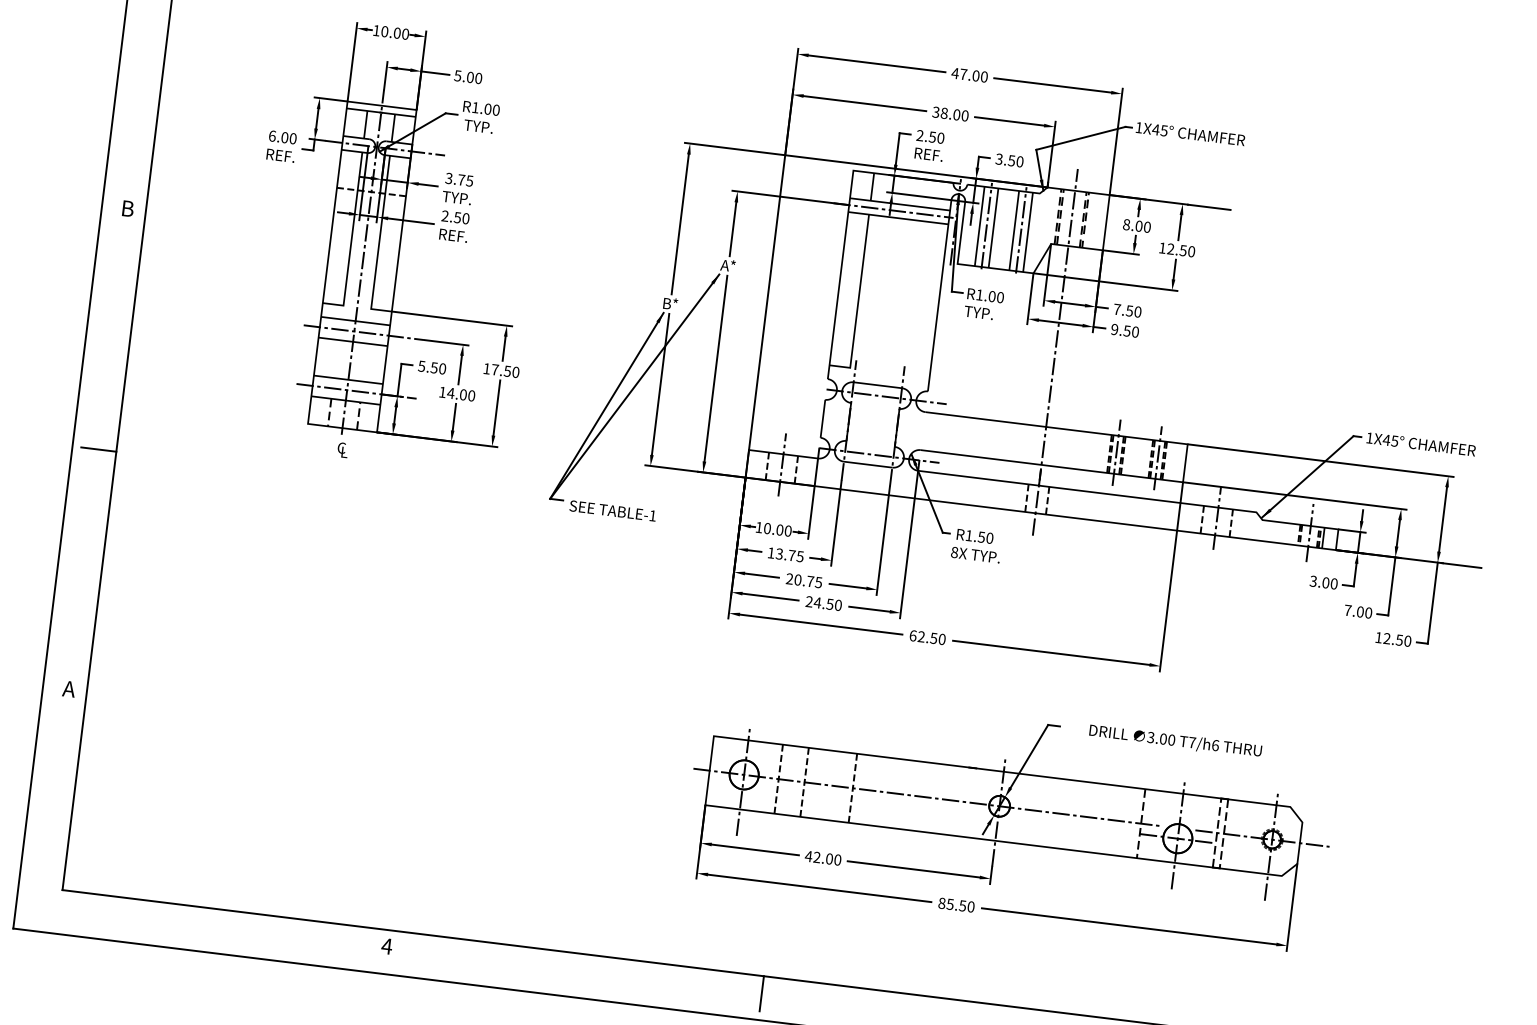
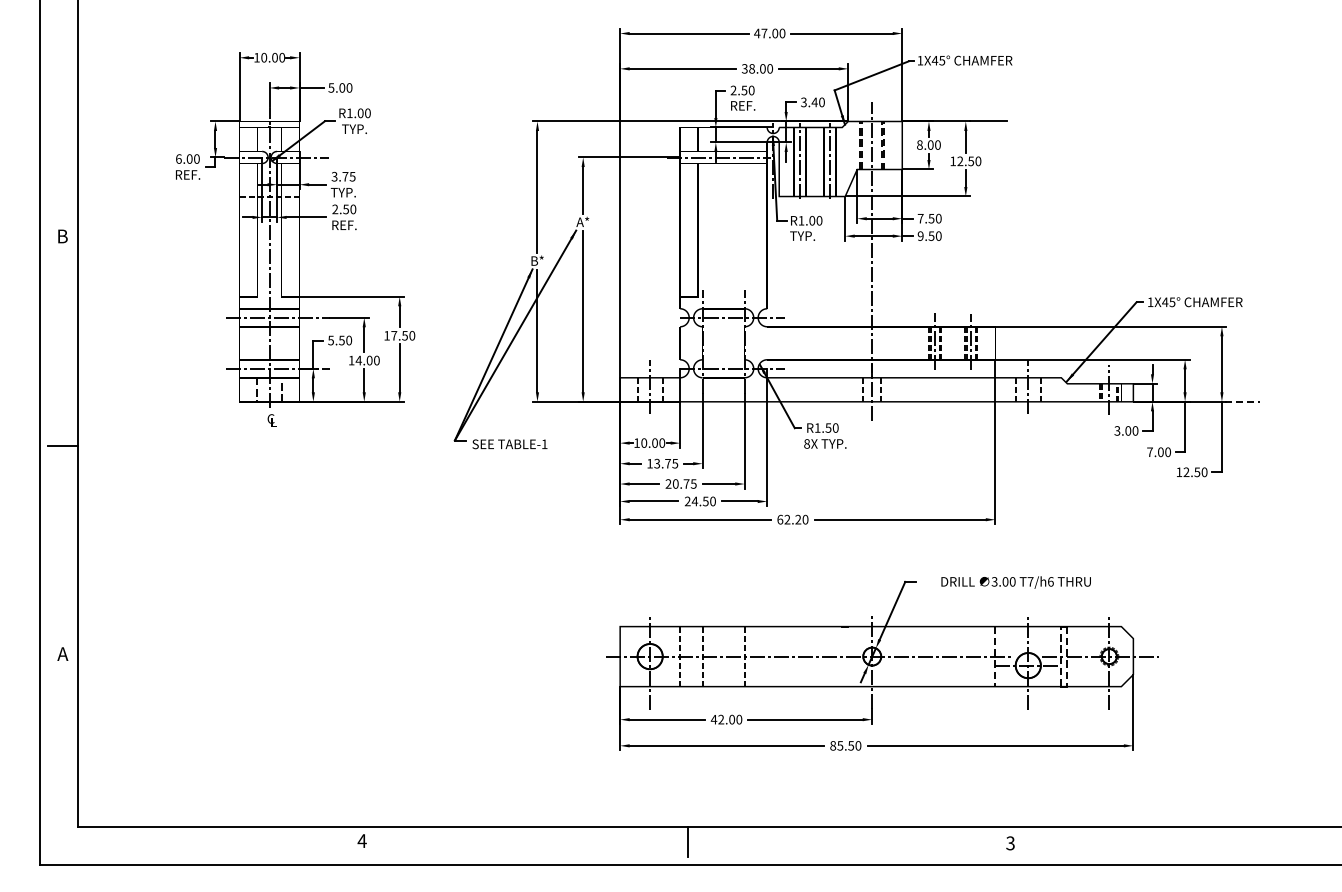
text: (1011, 160) -> (814, 102), 3.50 -> 3.40
line: (1462, 565) -> (1243, 401), solid -> dashed
text: (934, 638) -> (798, 519), 62.50 -> 62.20

